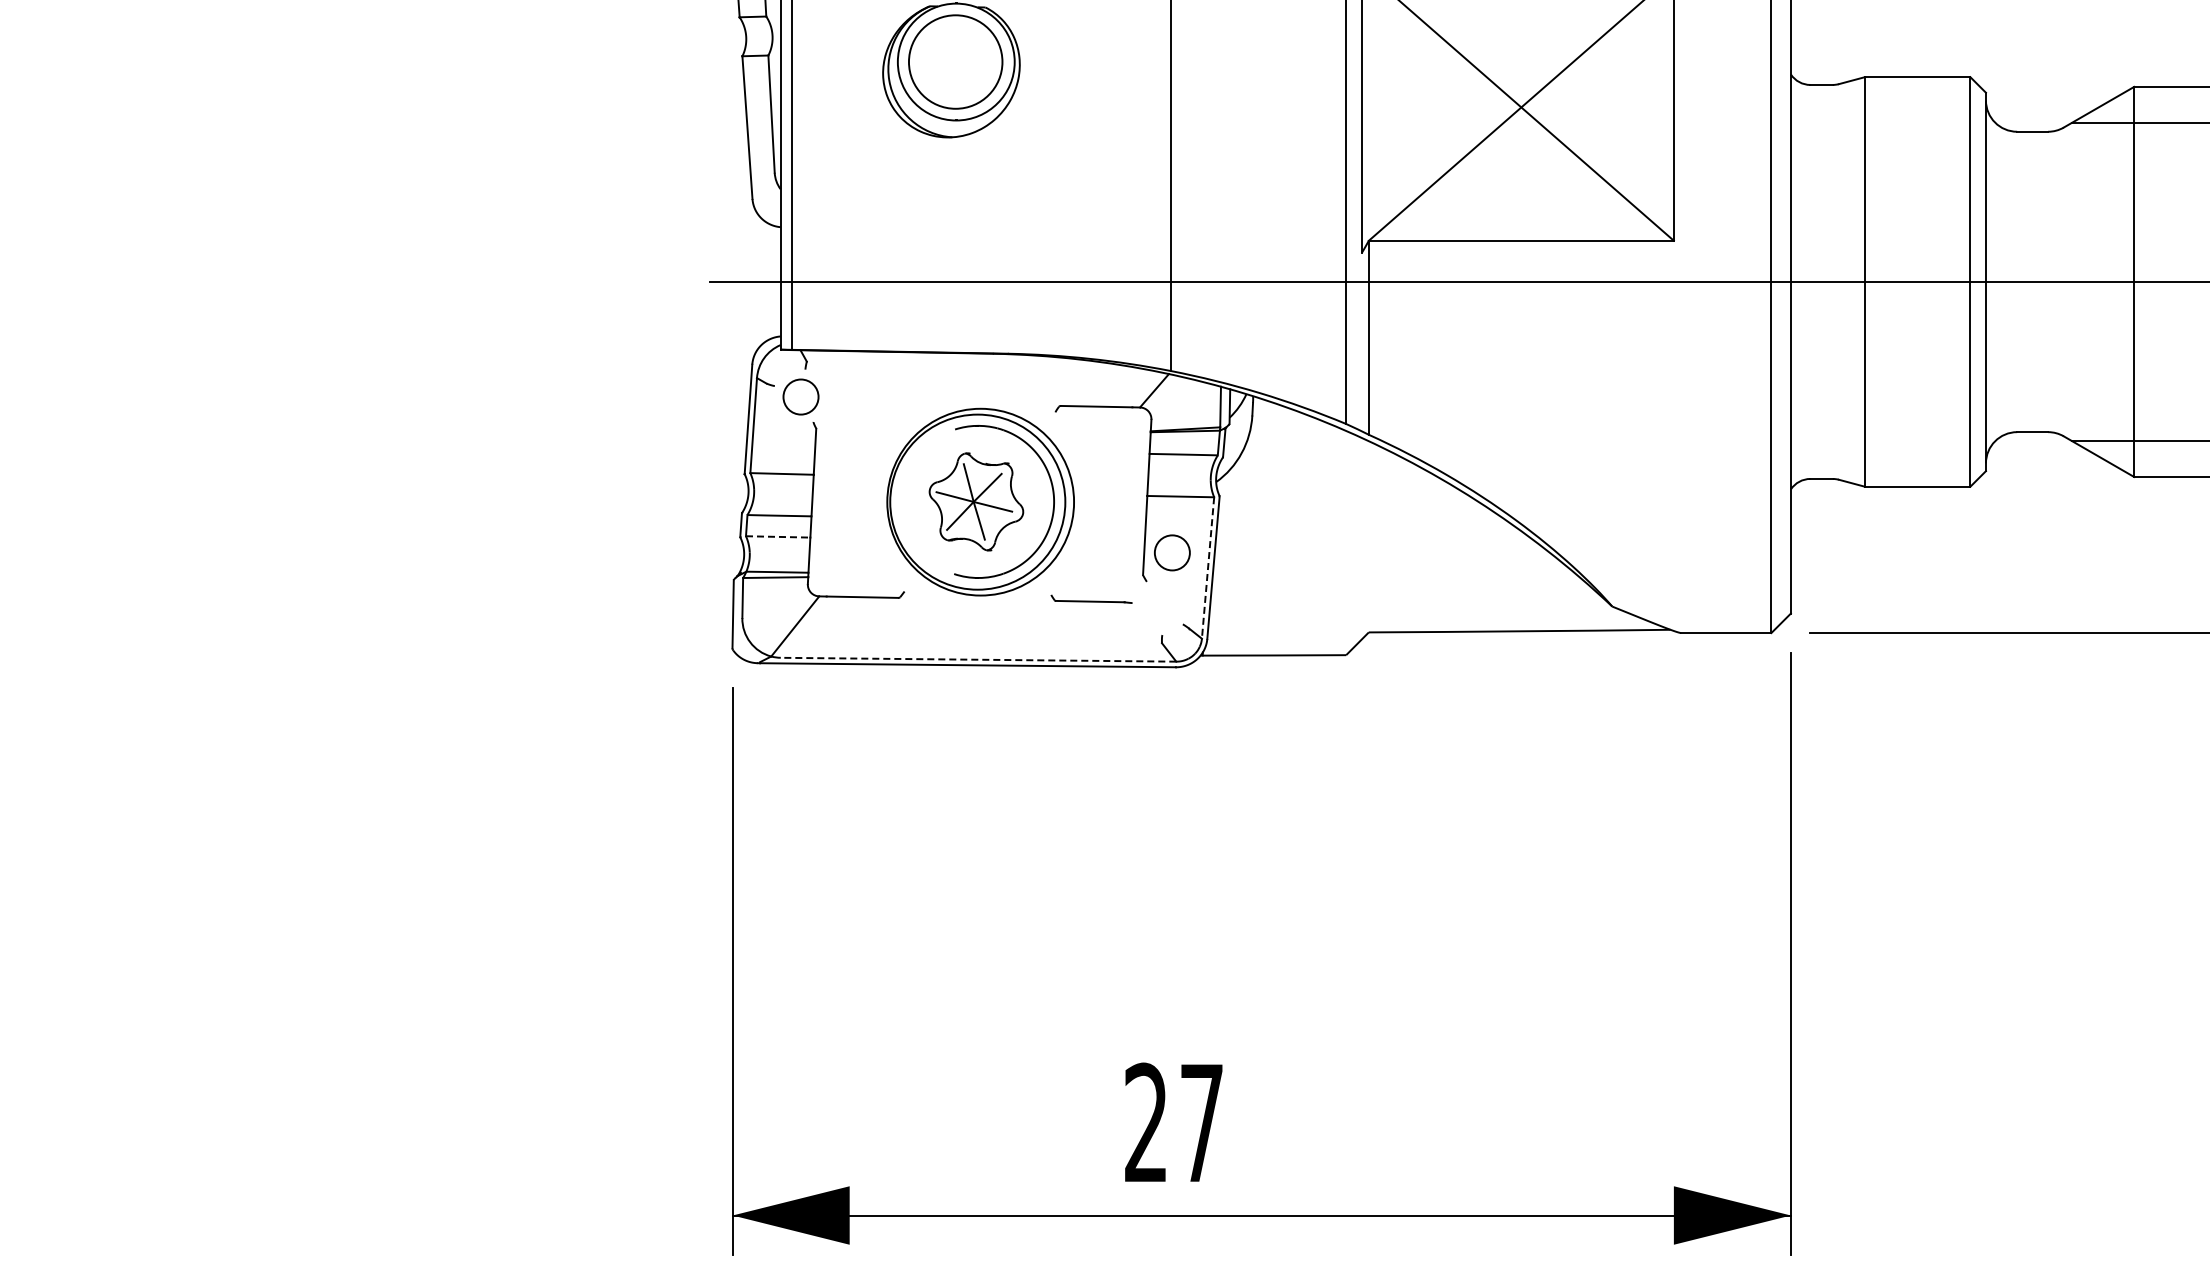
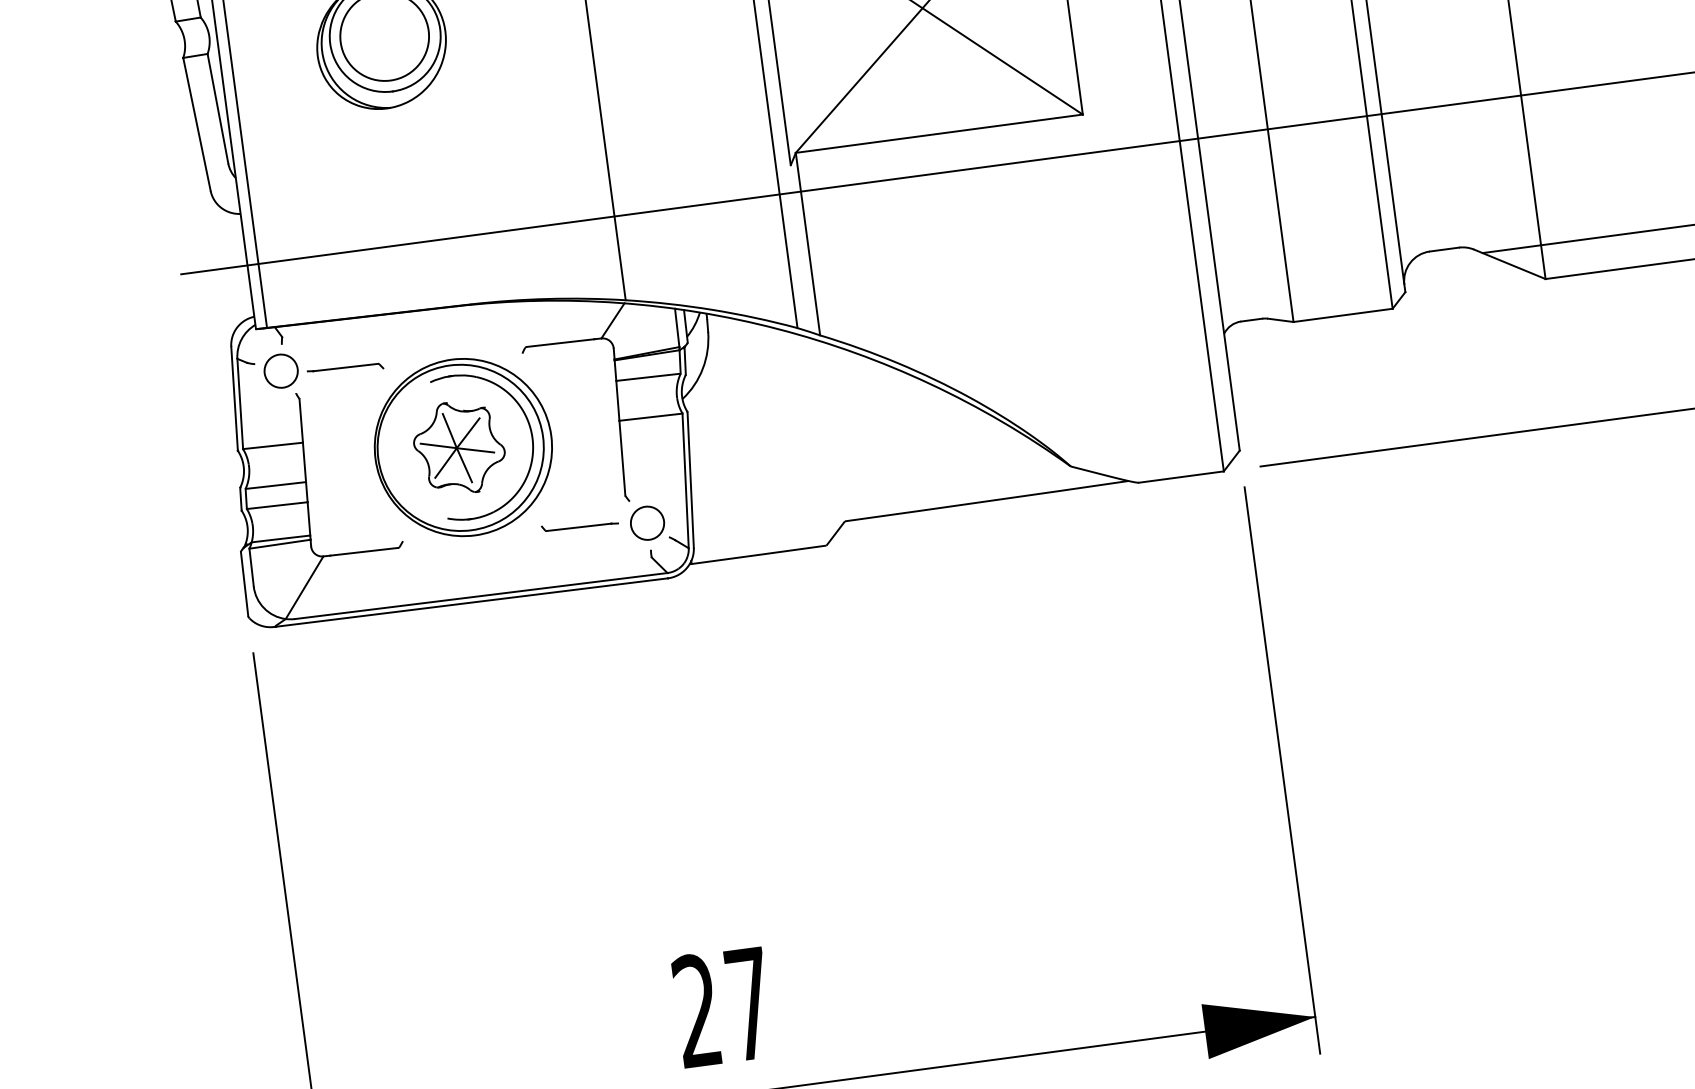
part: (868, 404) -> (345, 369), added
line: (778, 536) -> (277, 505), dashed -> solid
circle: (1172, 552) -> (647, 522), moved
line: (1208, 568) -> (686, 481), dashed -> solid
line: (978, 659) -> (481, 595), dashed -> solid

